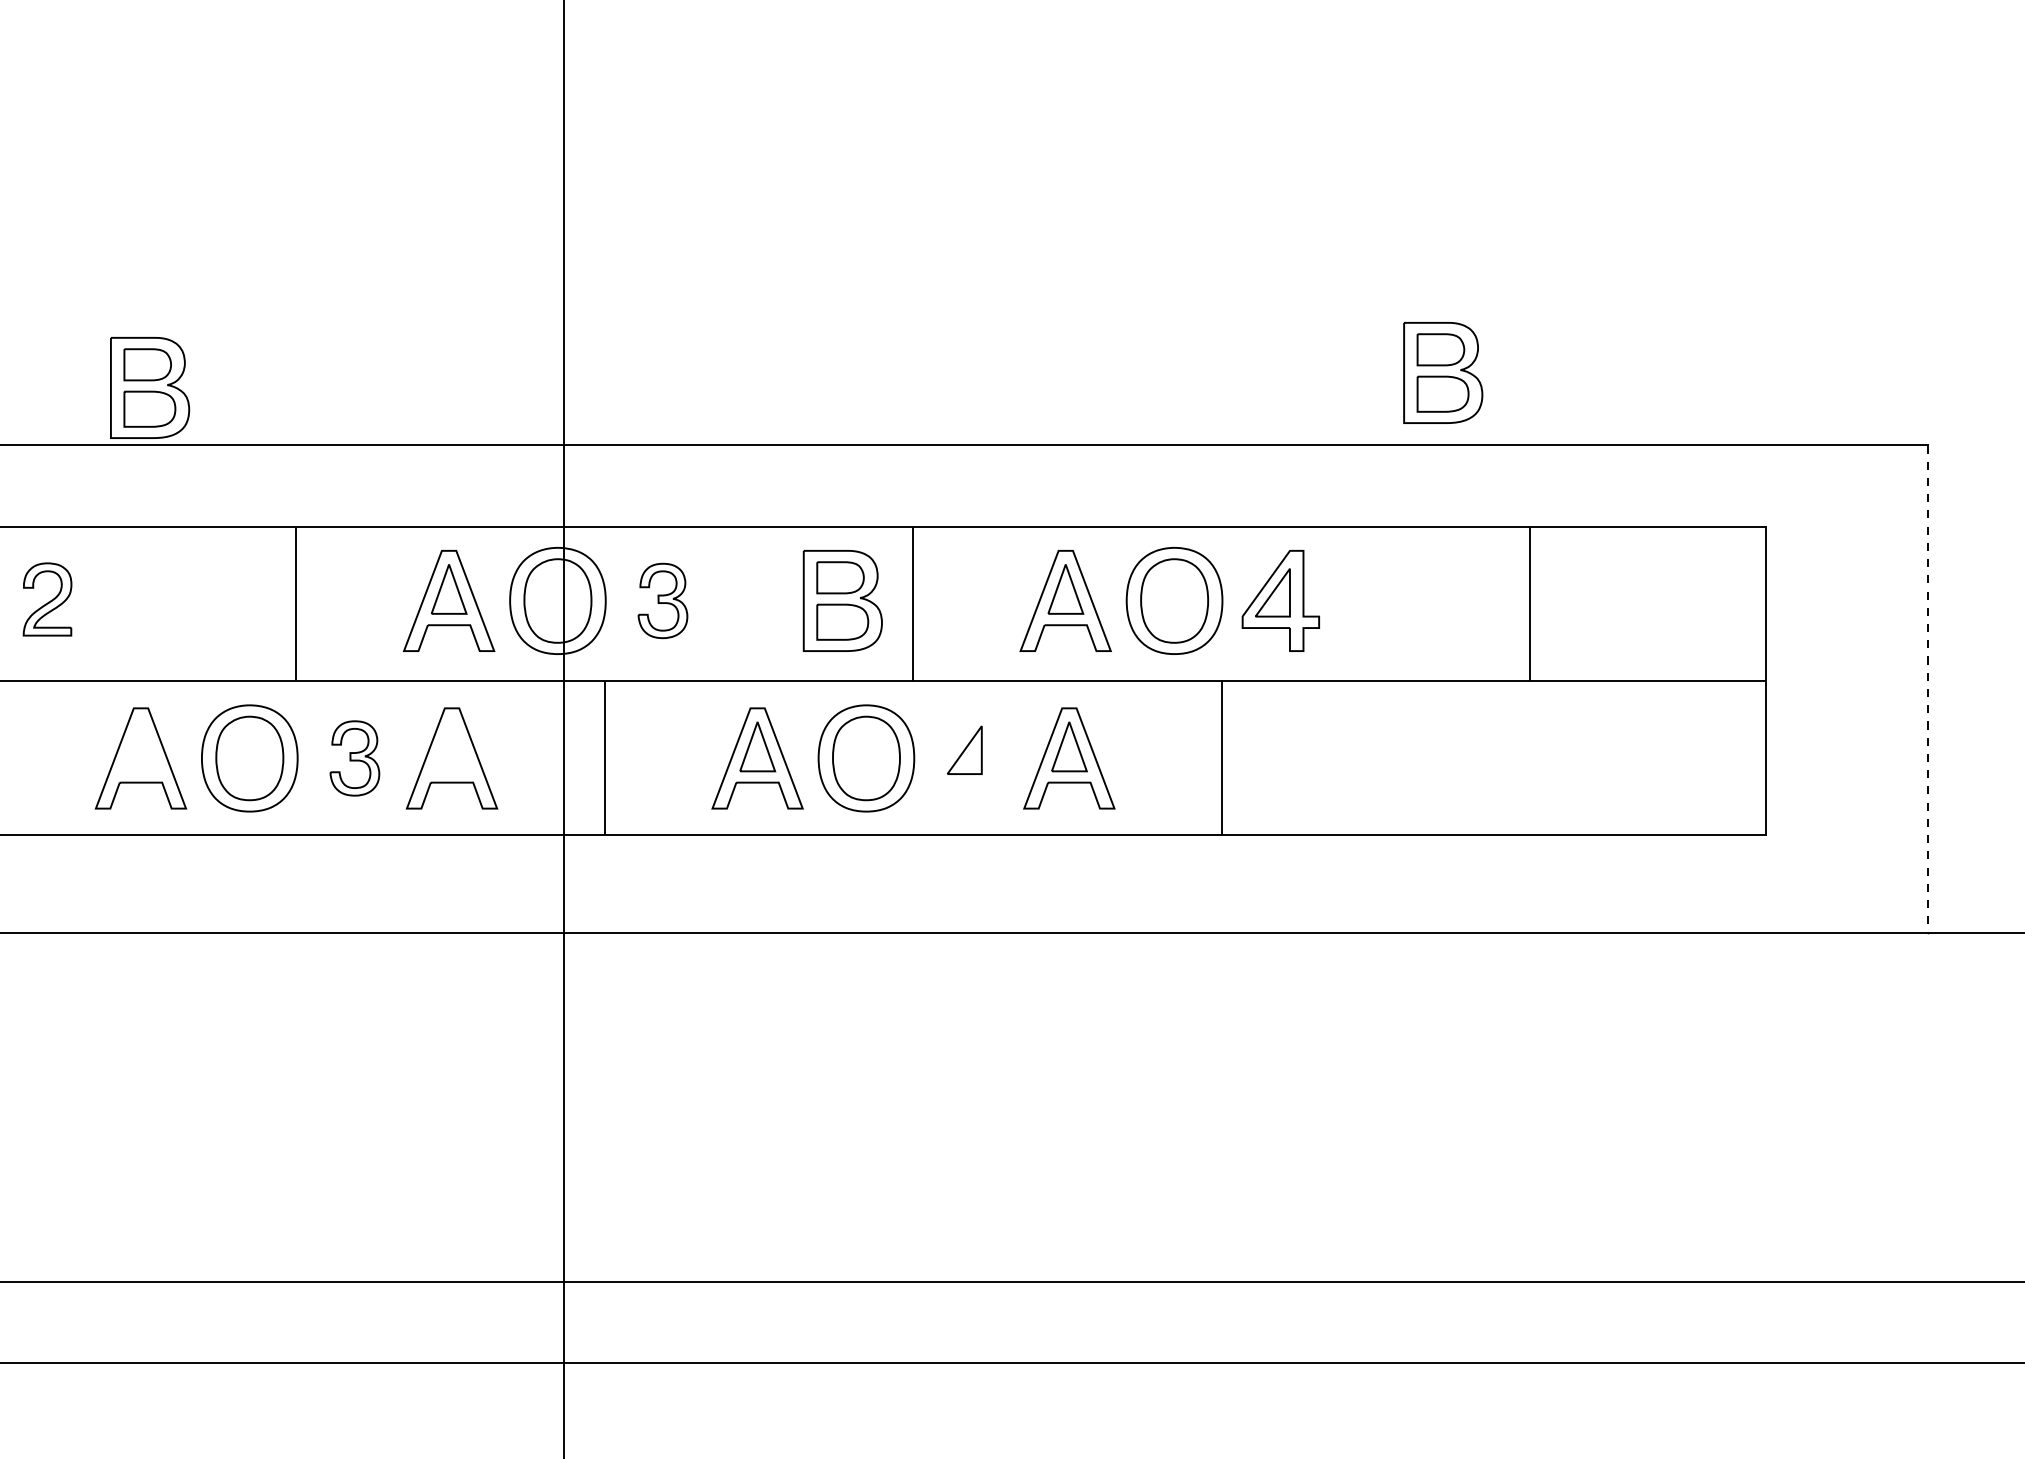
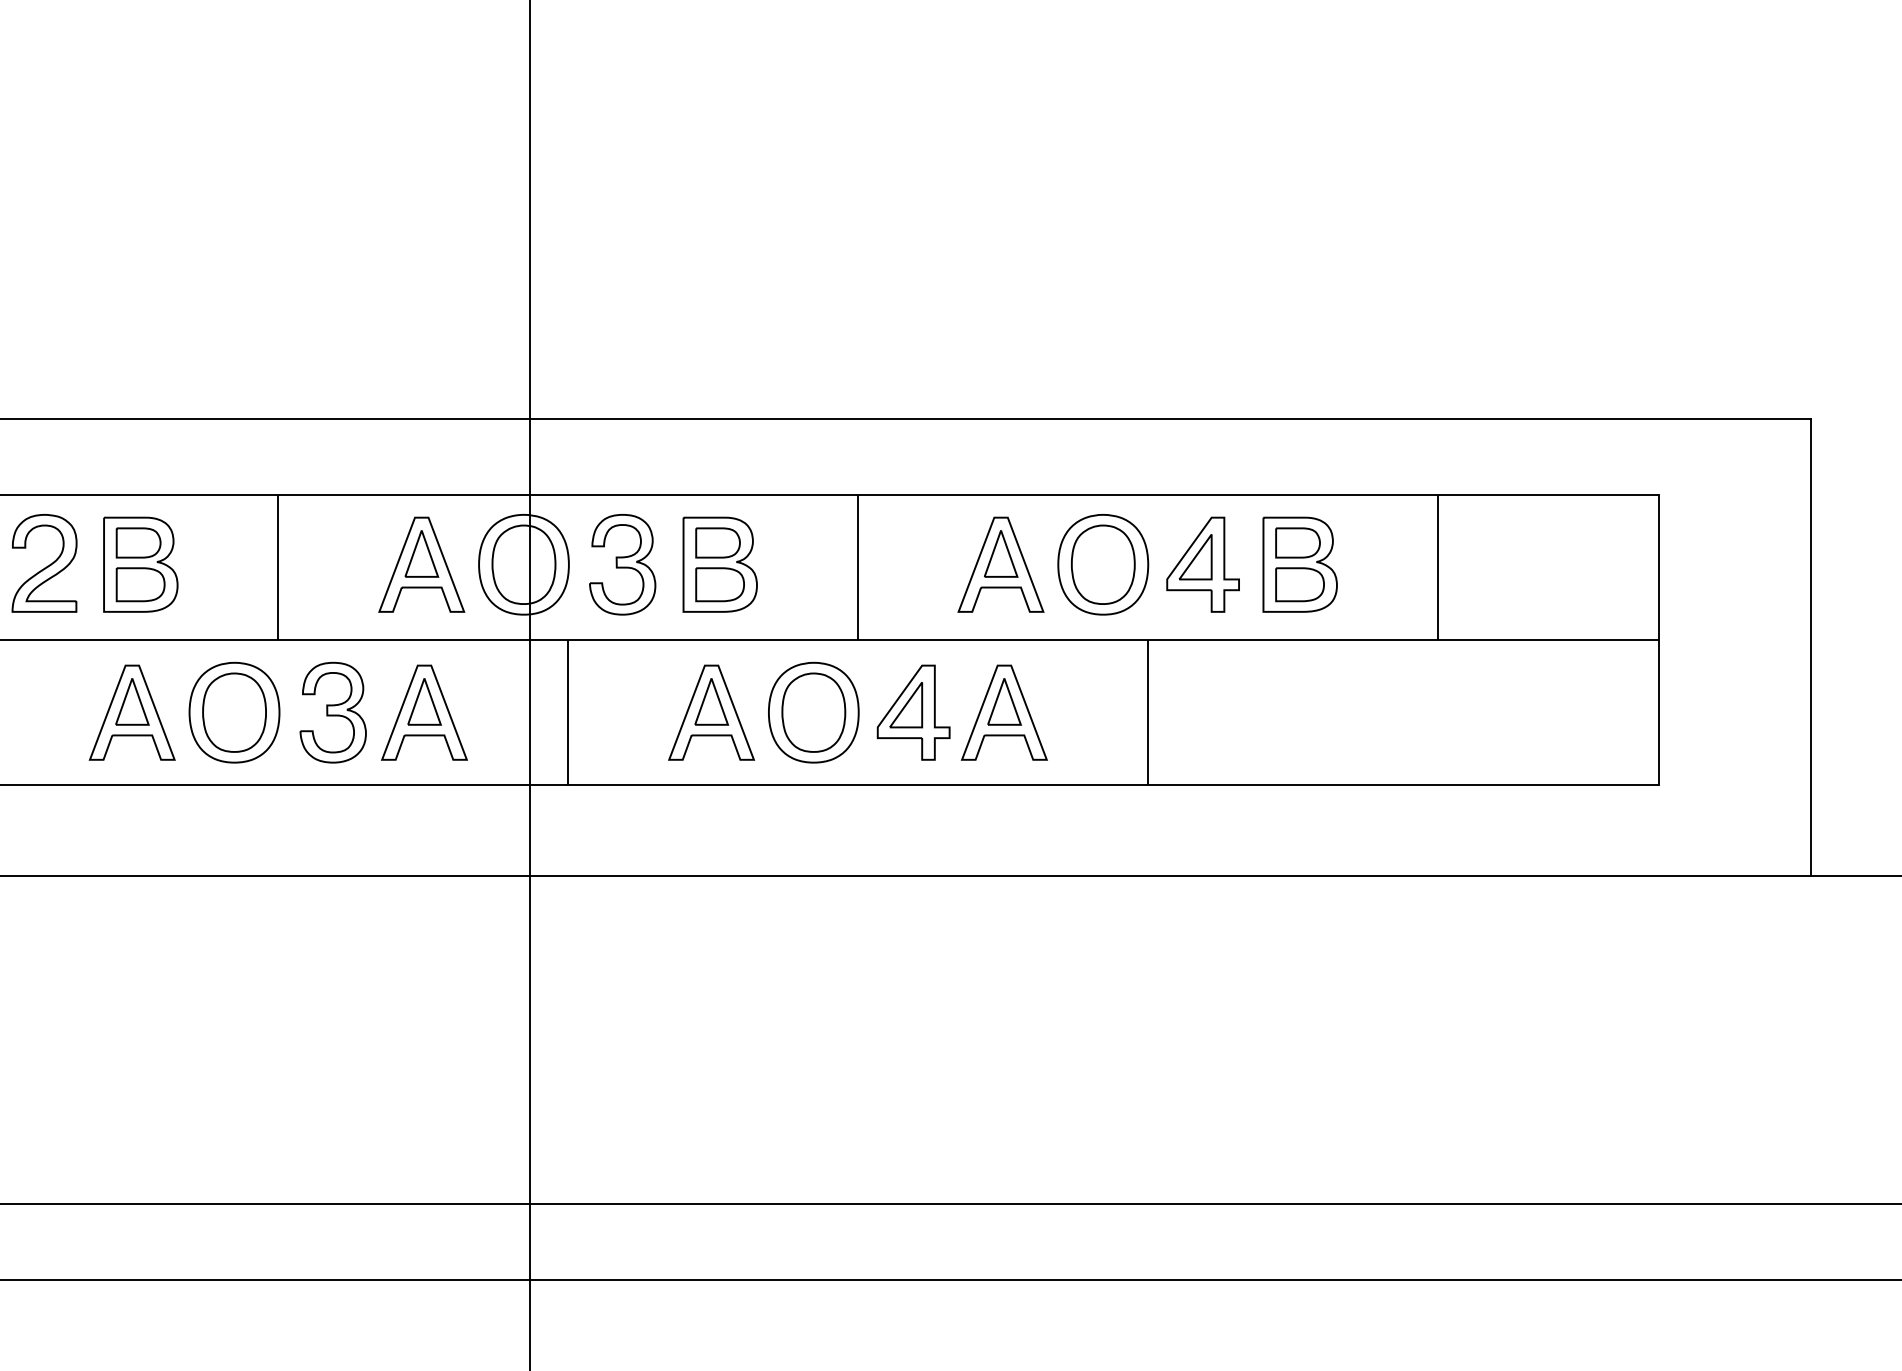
part: (1443, 372) -> (1300, 564), moved
part: (150, 387) -> (141, 564), moved
part: (47, 599) -> (44, 563), size x1.43
part: (662, 600) -> (622, 564), size x1.43
part: (842, 600) -> (719, 564), moved
line: (1928, 688) -> (1811, 646), dashed -> solid
part: (140, 746) -> (131, 701), added
part: (451, 746) -> (423, 701), added
part: (354, 758) -> (332, 712), size x1.43
part: (972, 758) -> (913, 712), added

